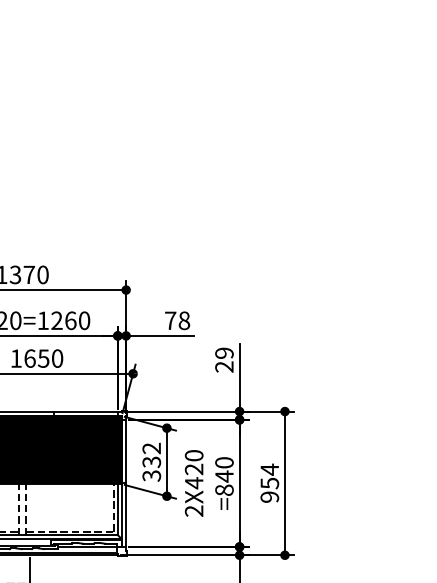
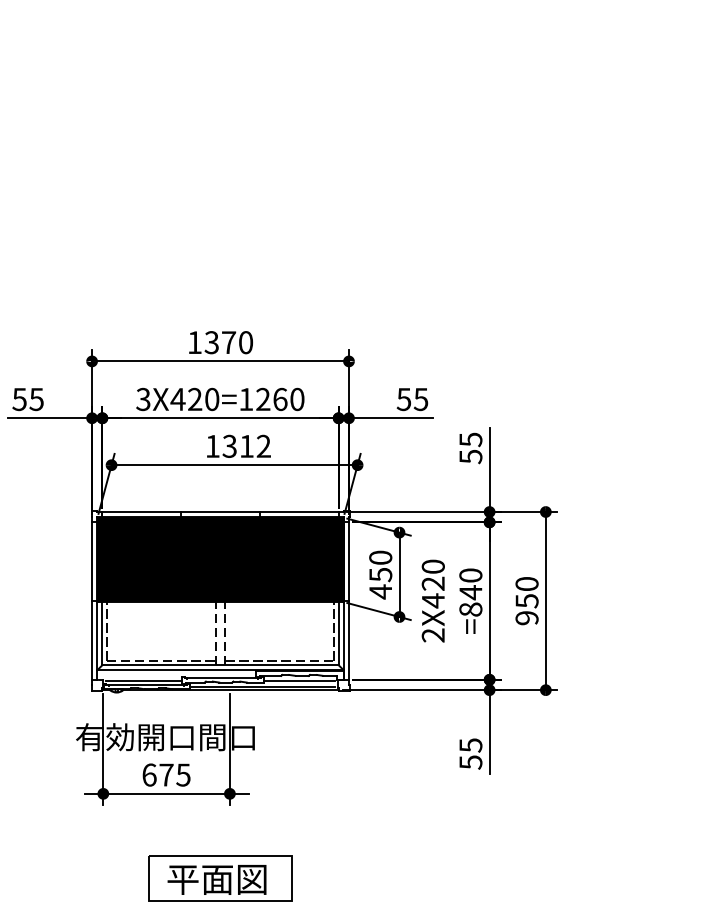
text: (177, 320) -> (412, 399), 78 -> 55
text: (43, 357) -> (246, 445), 1650 -> 1312
text: (224, 360) -> (470, 448), 29 -> 55
text: (151, 461) -> (380, 574), 332 -> 450
text: (269, 469) -> (526, 583), 954 -> 950

